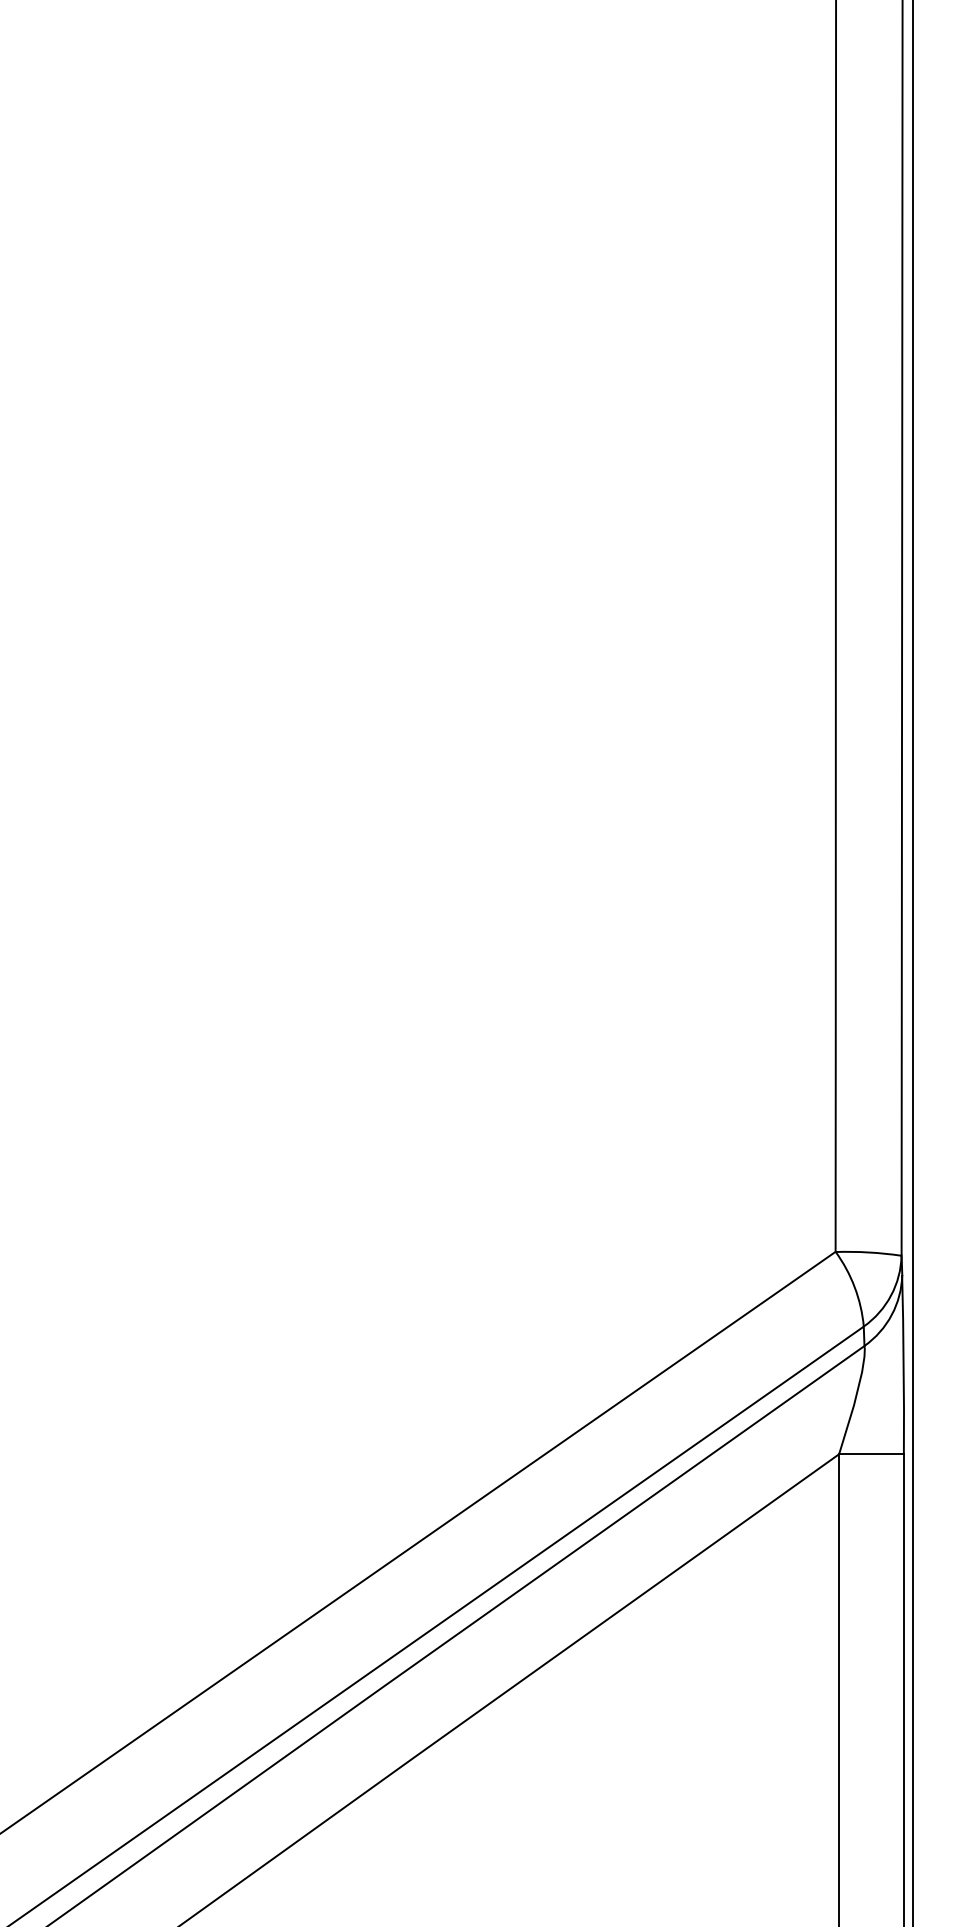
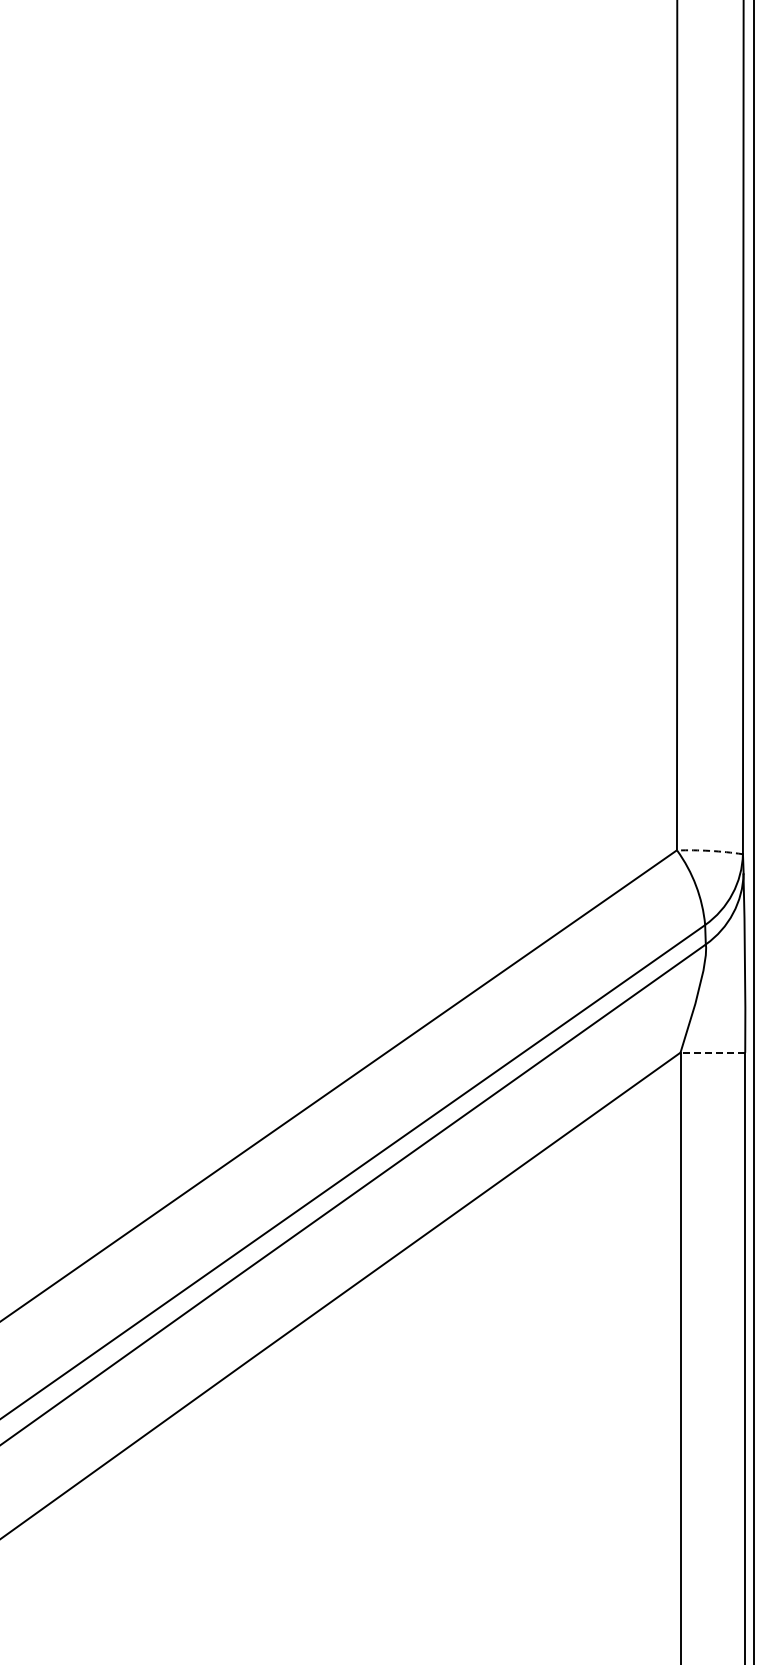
arc: (868, 1252) -> (709, 850), solid -> dashed
line: (871, 1454) -> (712, 1052), solid -> dashed

